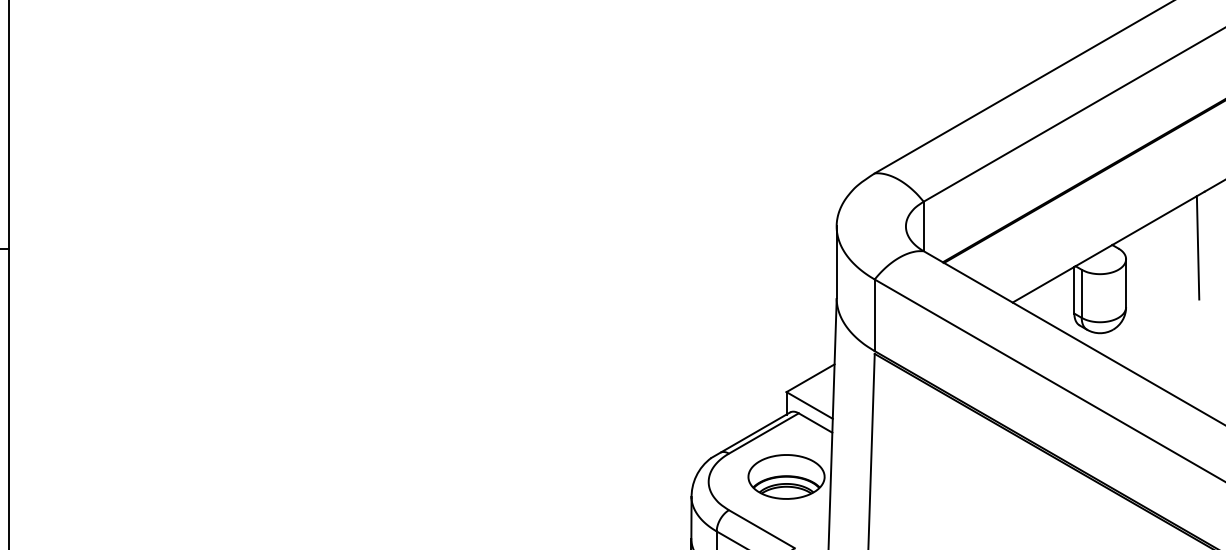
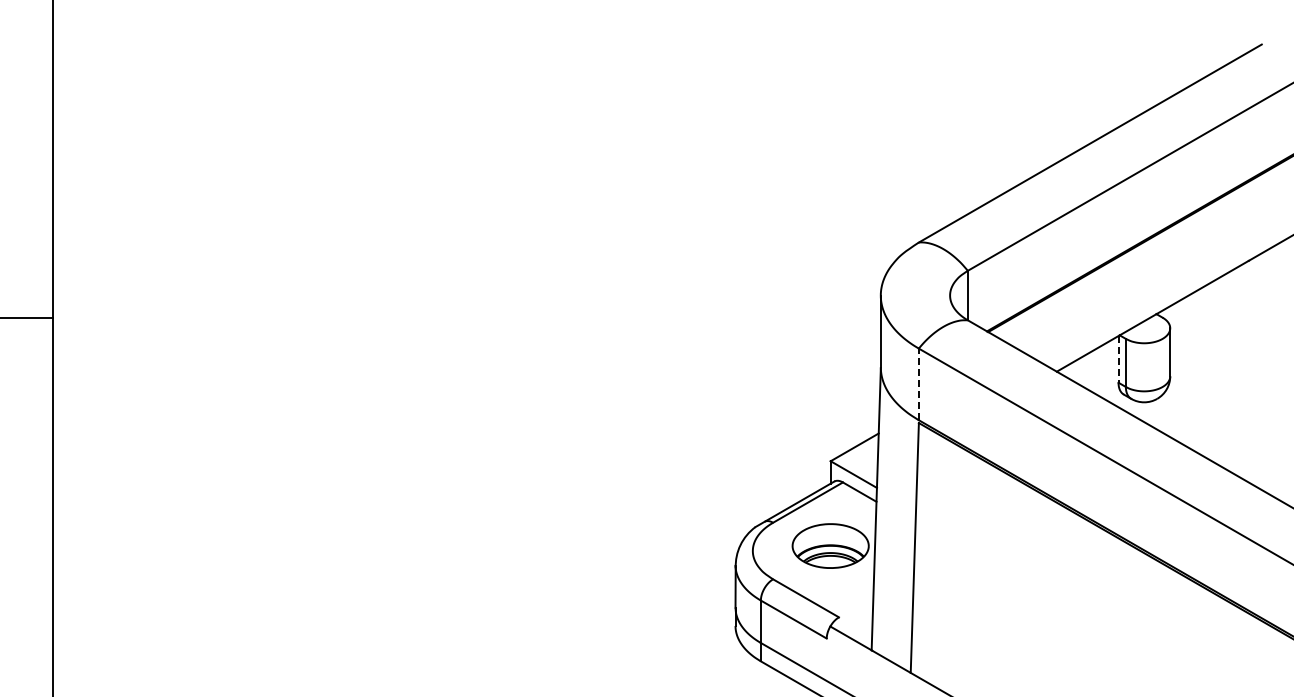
line: (1198, 247) -> (1242, 316), removed
line: (1074, 290) -> (1118, 359), solid -> dashed
line: (874, 315) -> (918, 384), solid -> dashed

